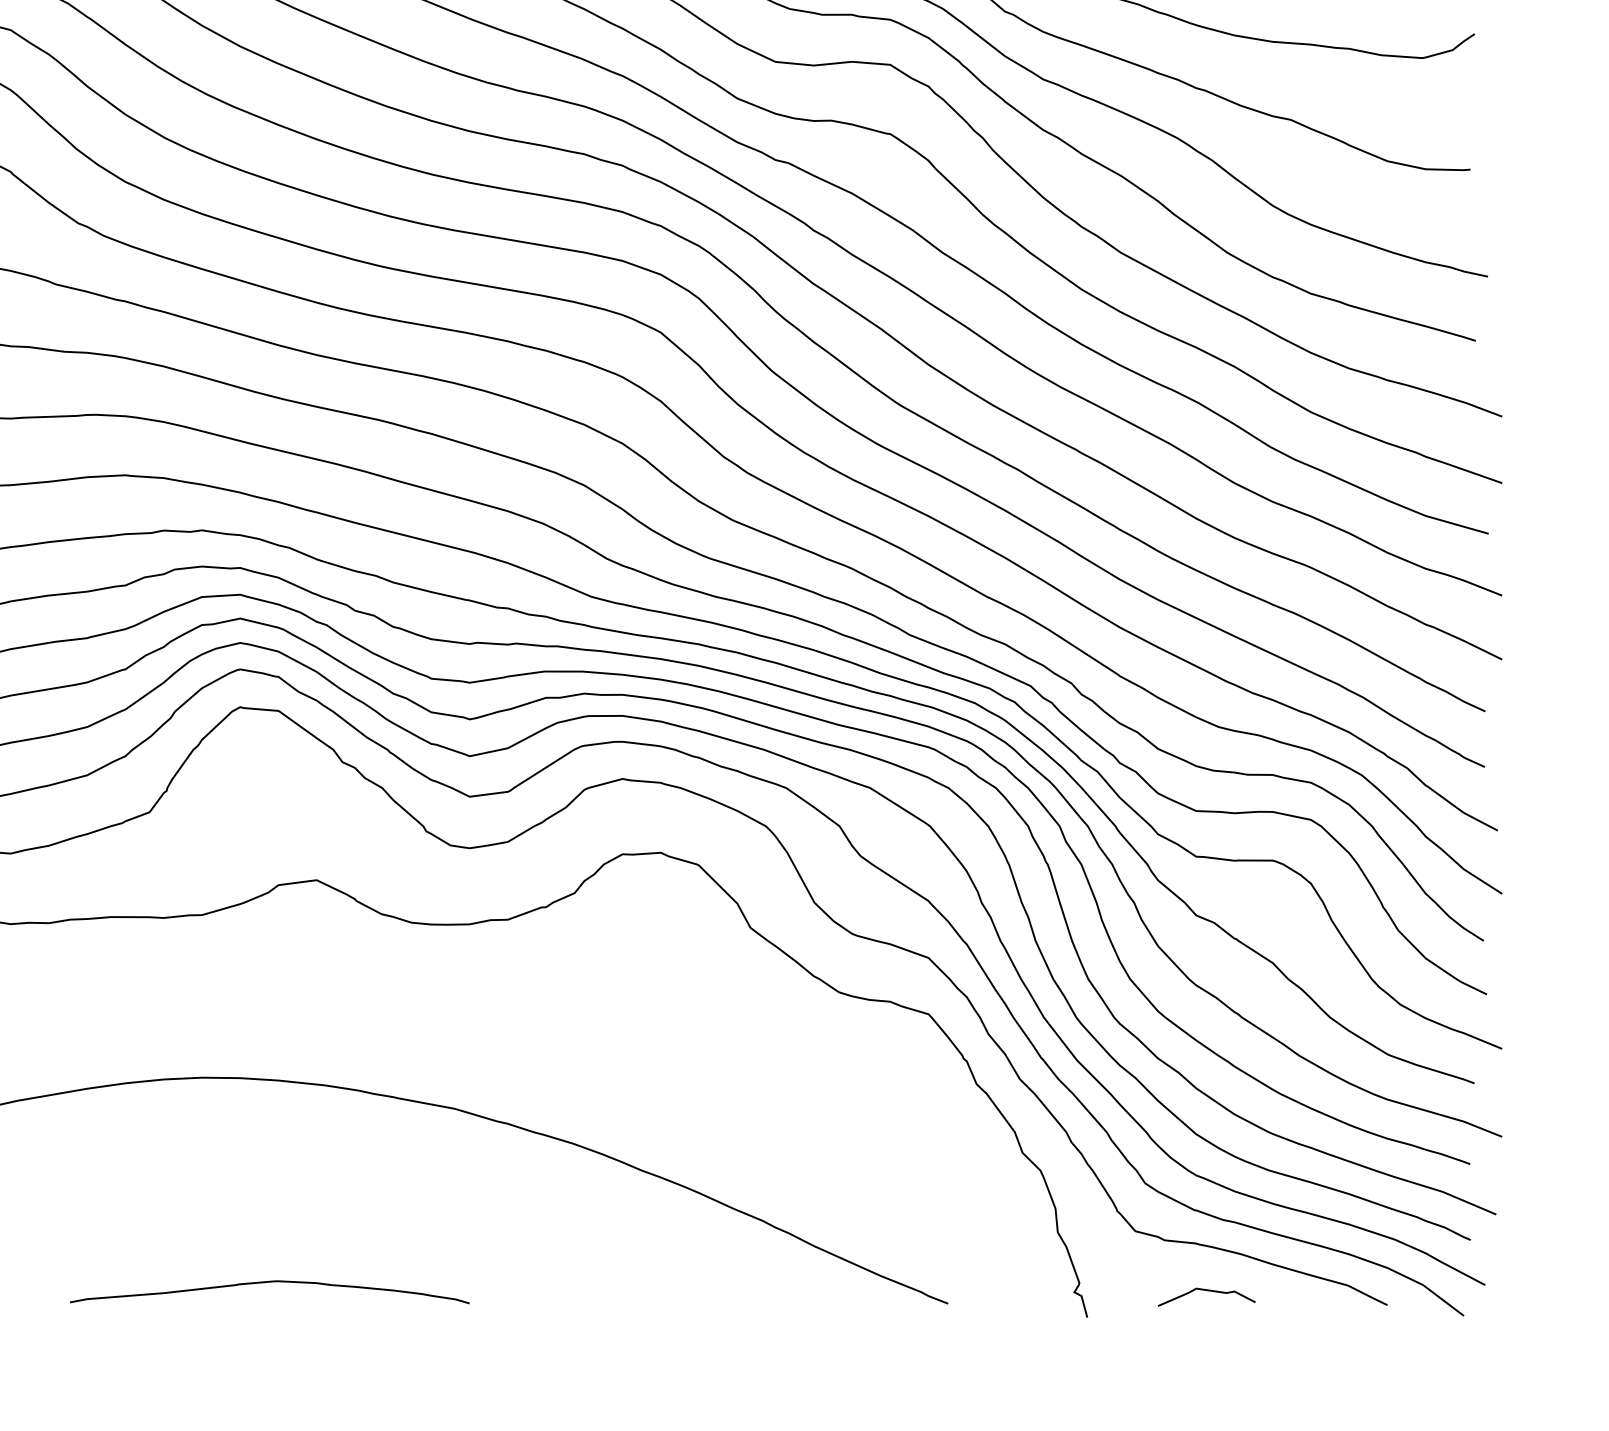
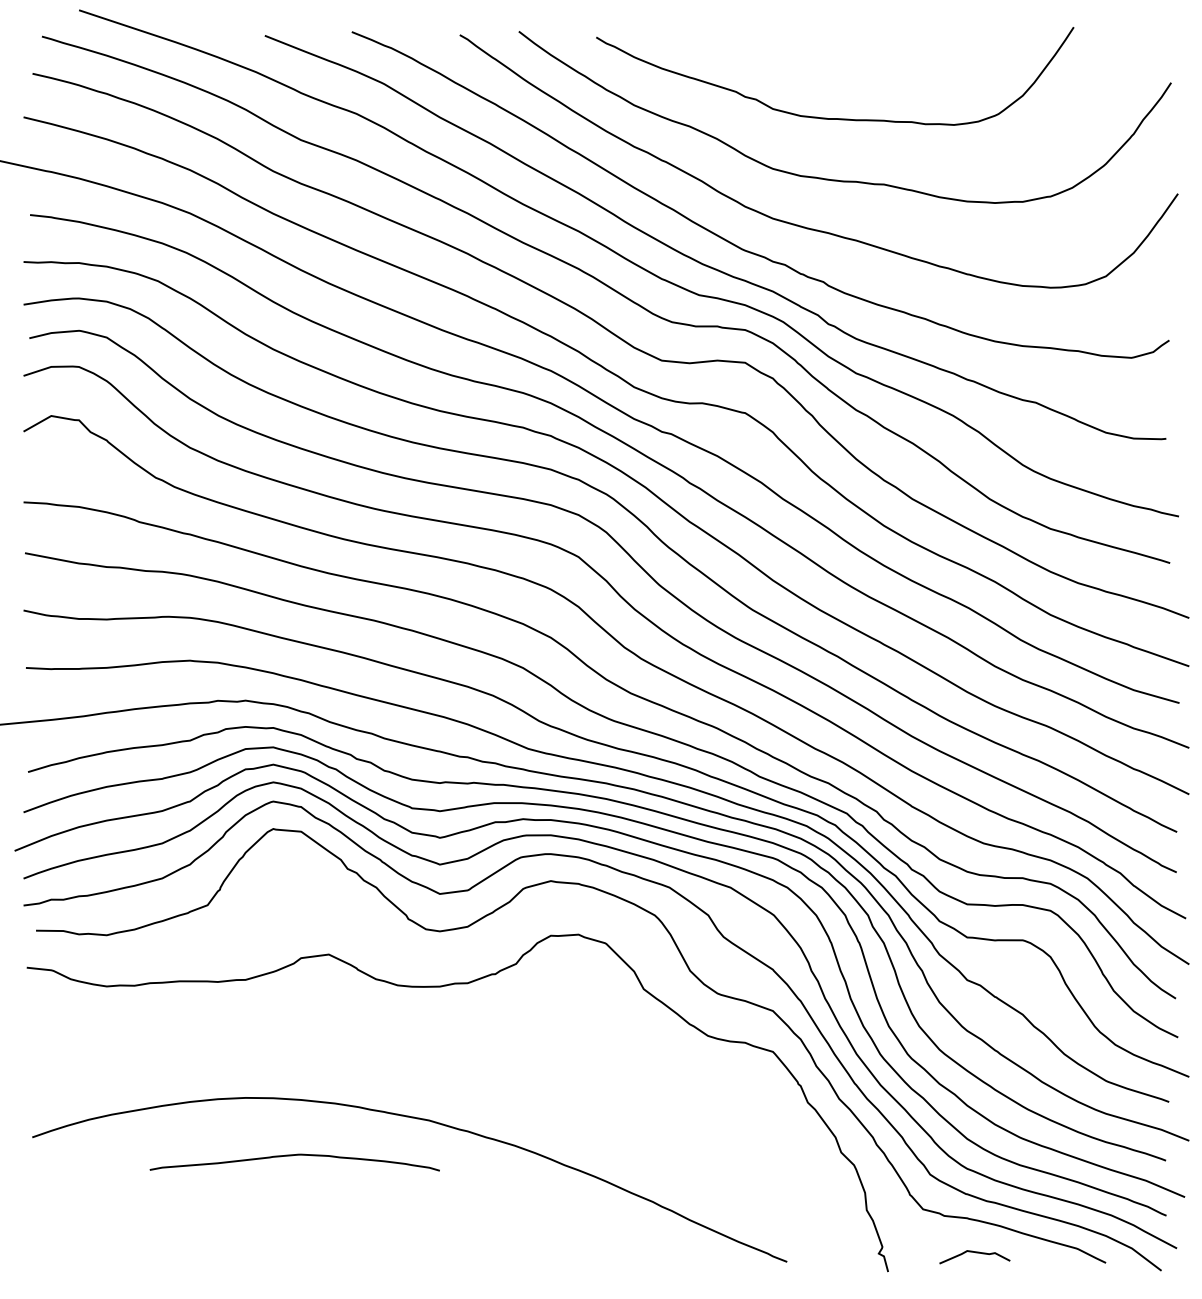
curve: (266, 1283) -> (292, 1156), moved

